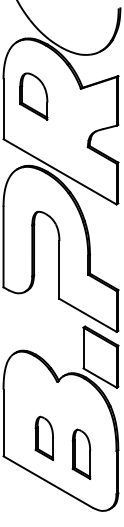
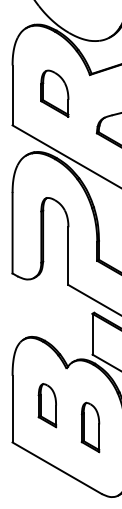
part: (33, 96) -> (54, 93), moved
part: (44, 438) -> (47, 405), moved
part: (81, 453) -> (90, 426), moved

